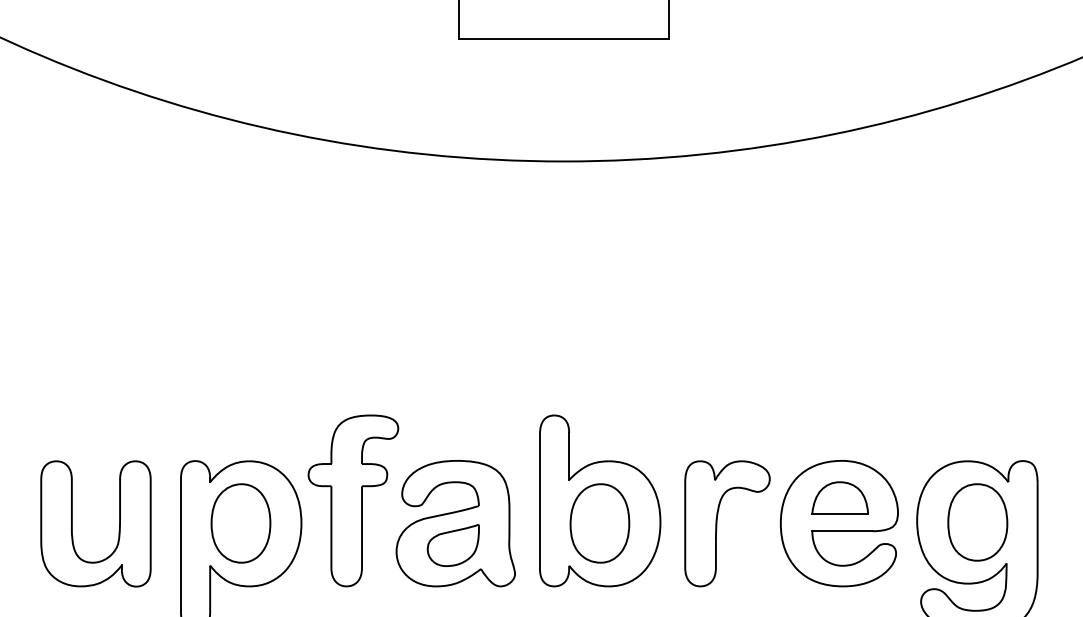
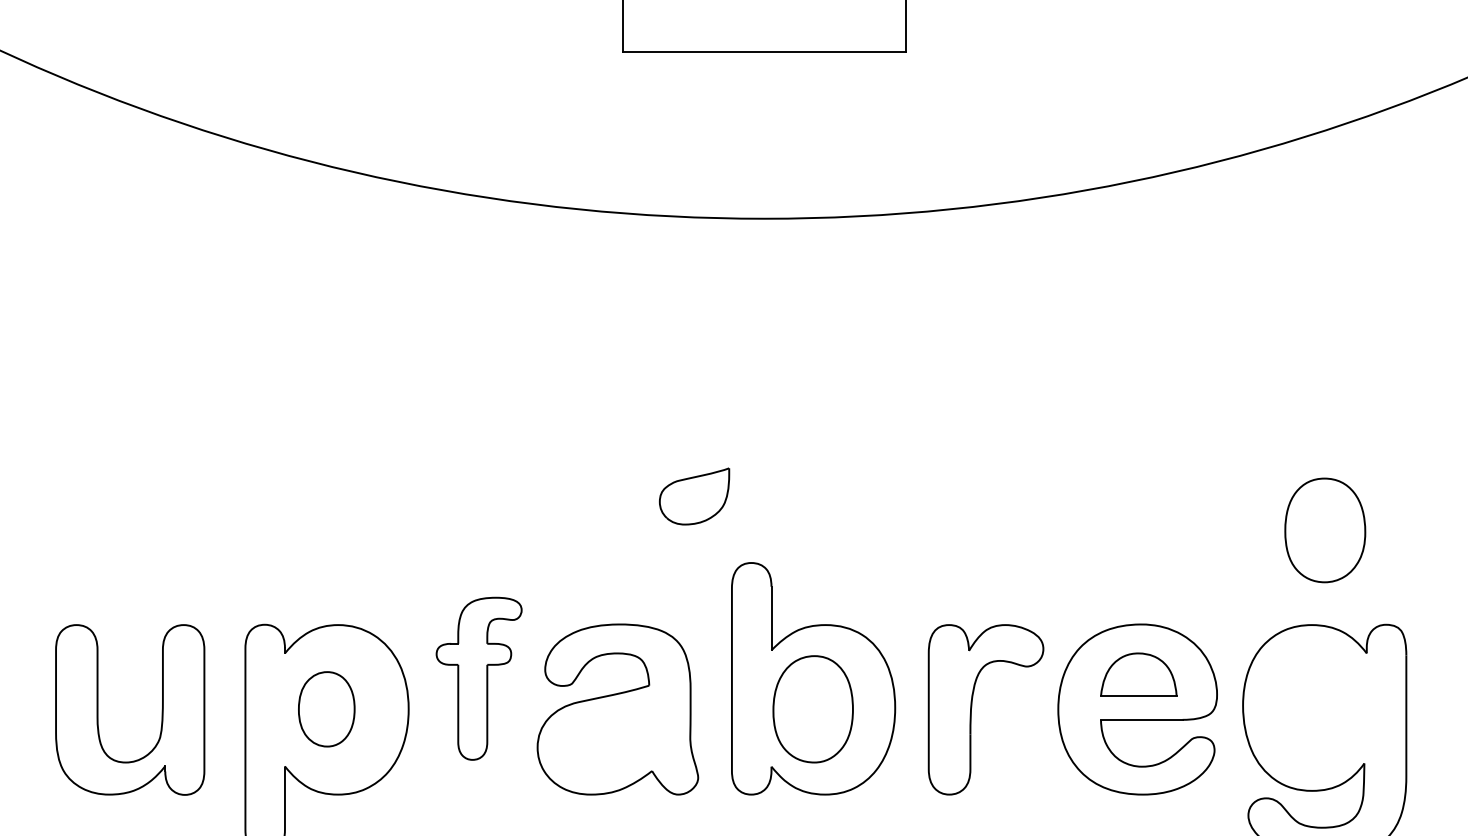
part: (353, 500) -> (479, 678), size x0.7
part: (977, 522) -> (1324, 530), moved
part: (240, 523) -> (326, 709), size x0.7
part: (452, 544) -> (693, 495), moved

